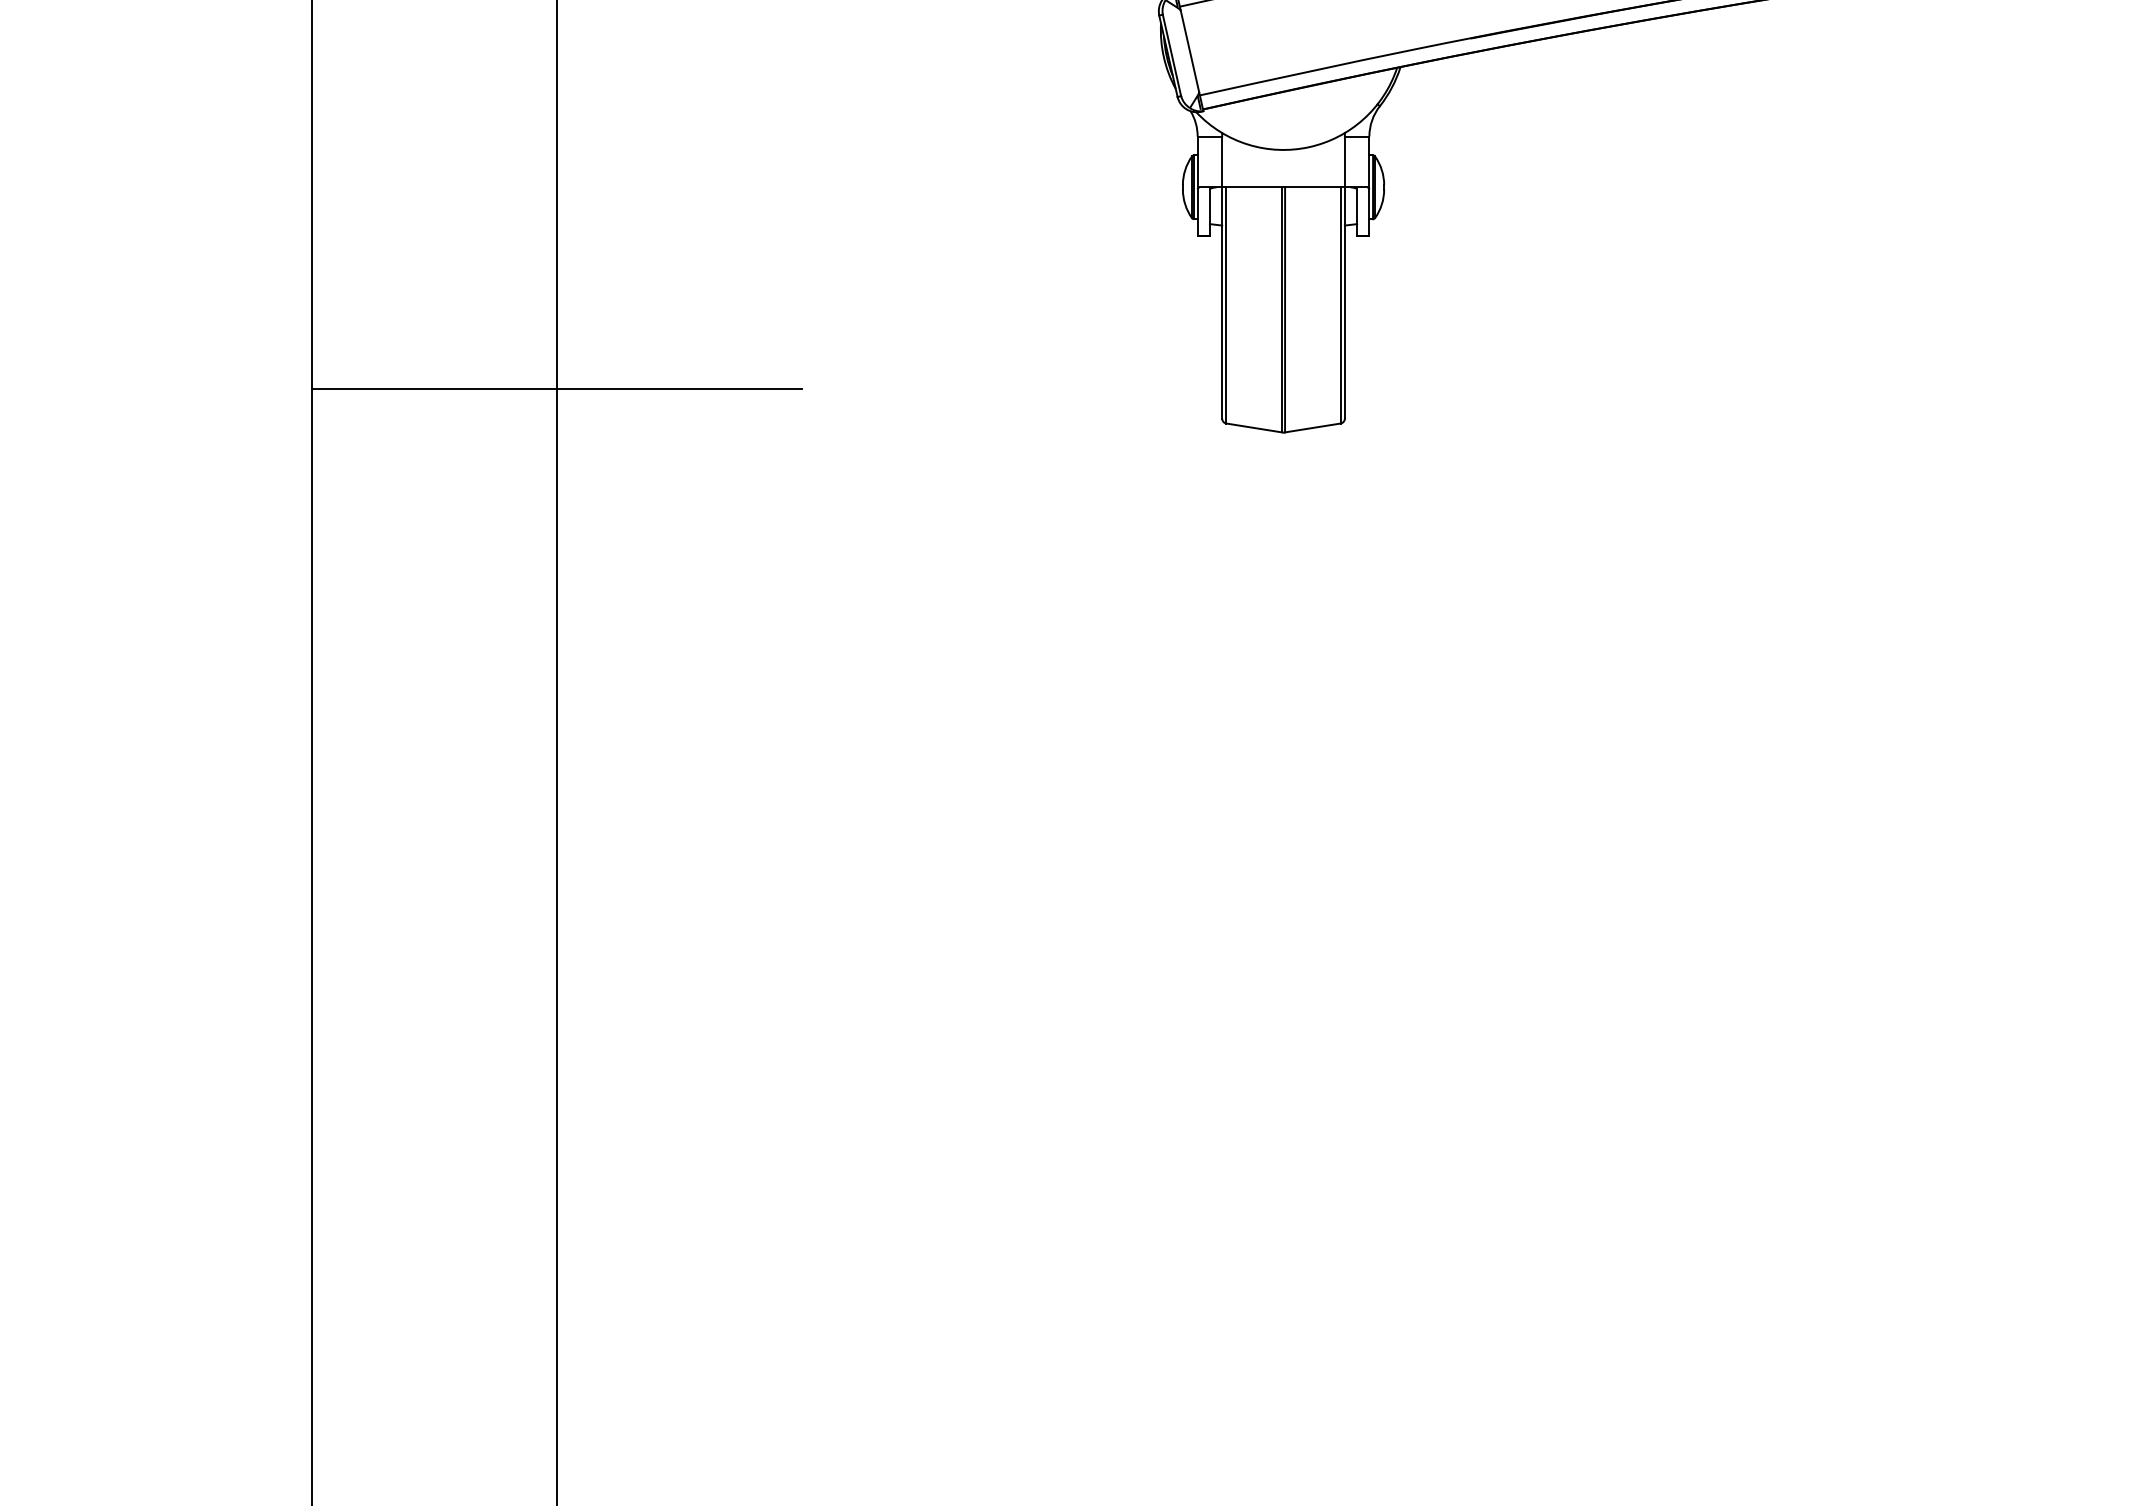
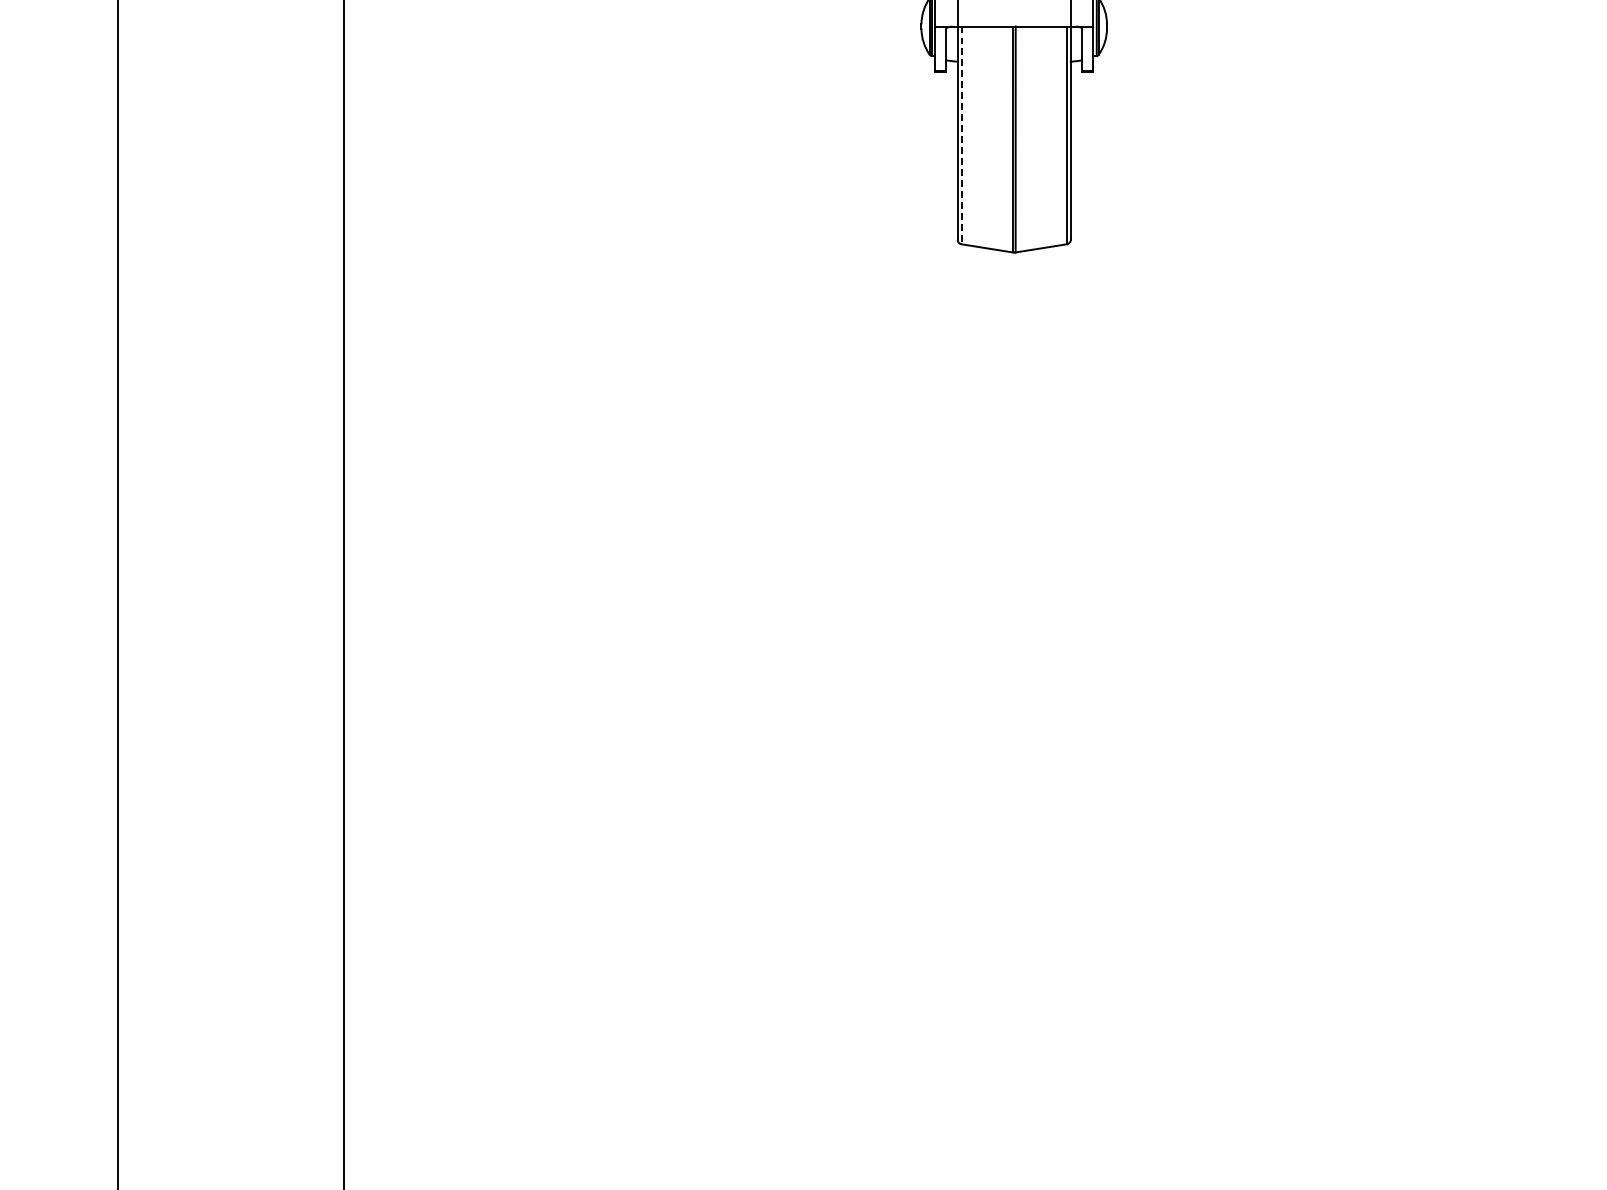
line: (1226, 305) -> (961, 135), solid -> dashed
line: (556, 388) -> (344, 211), removed

